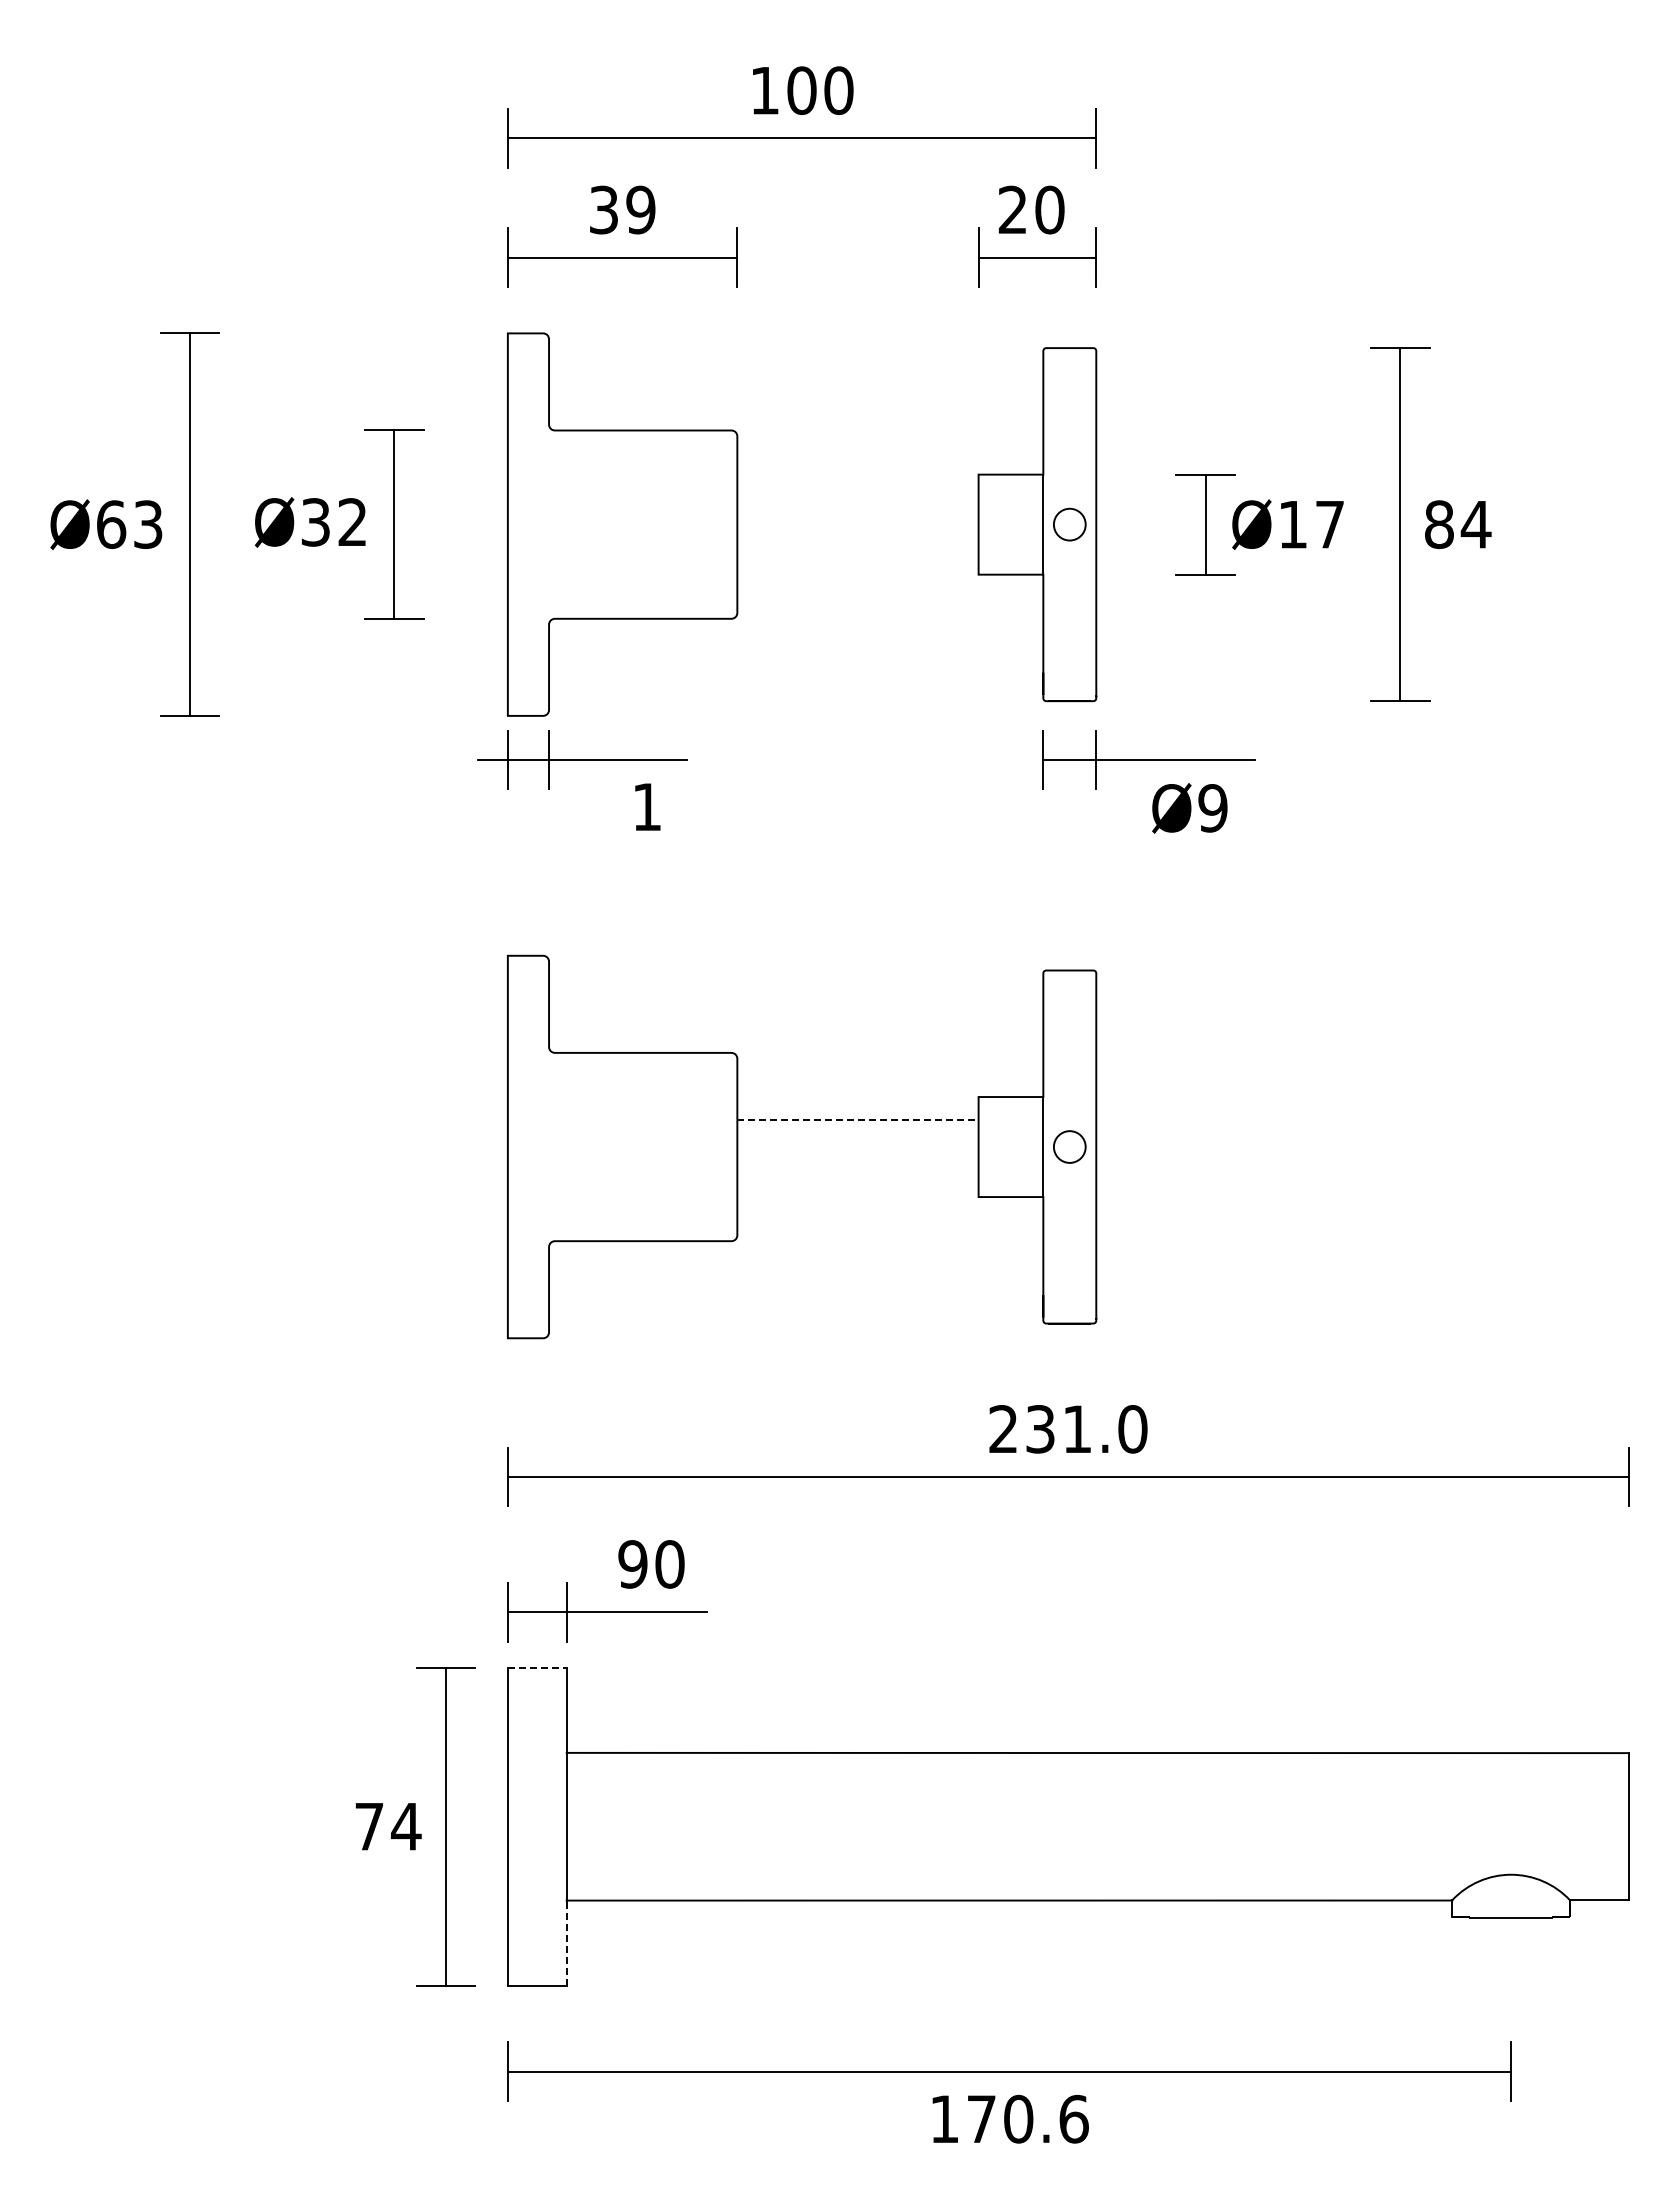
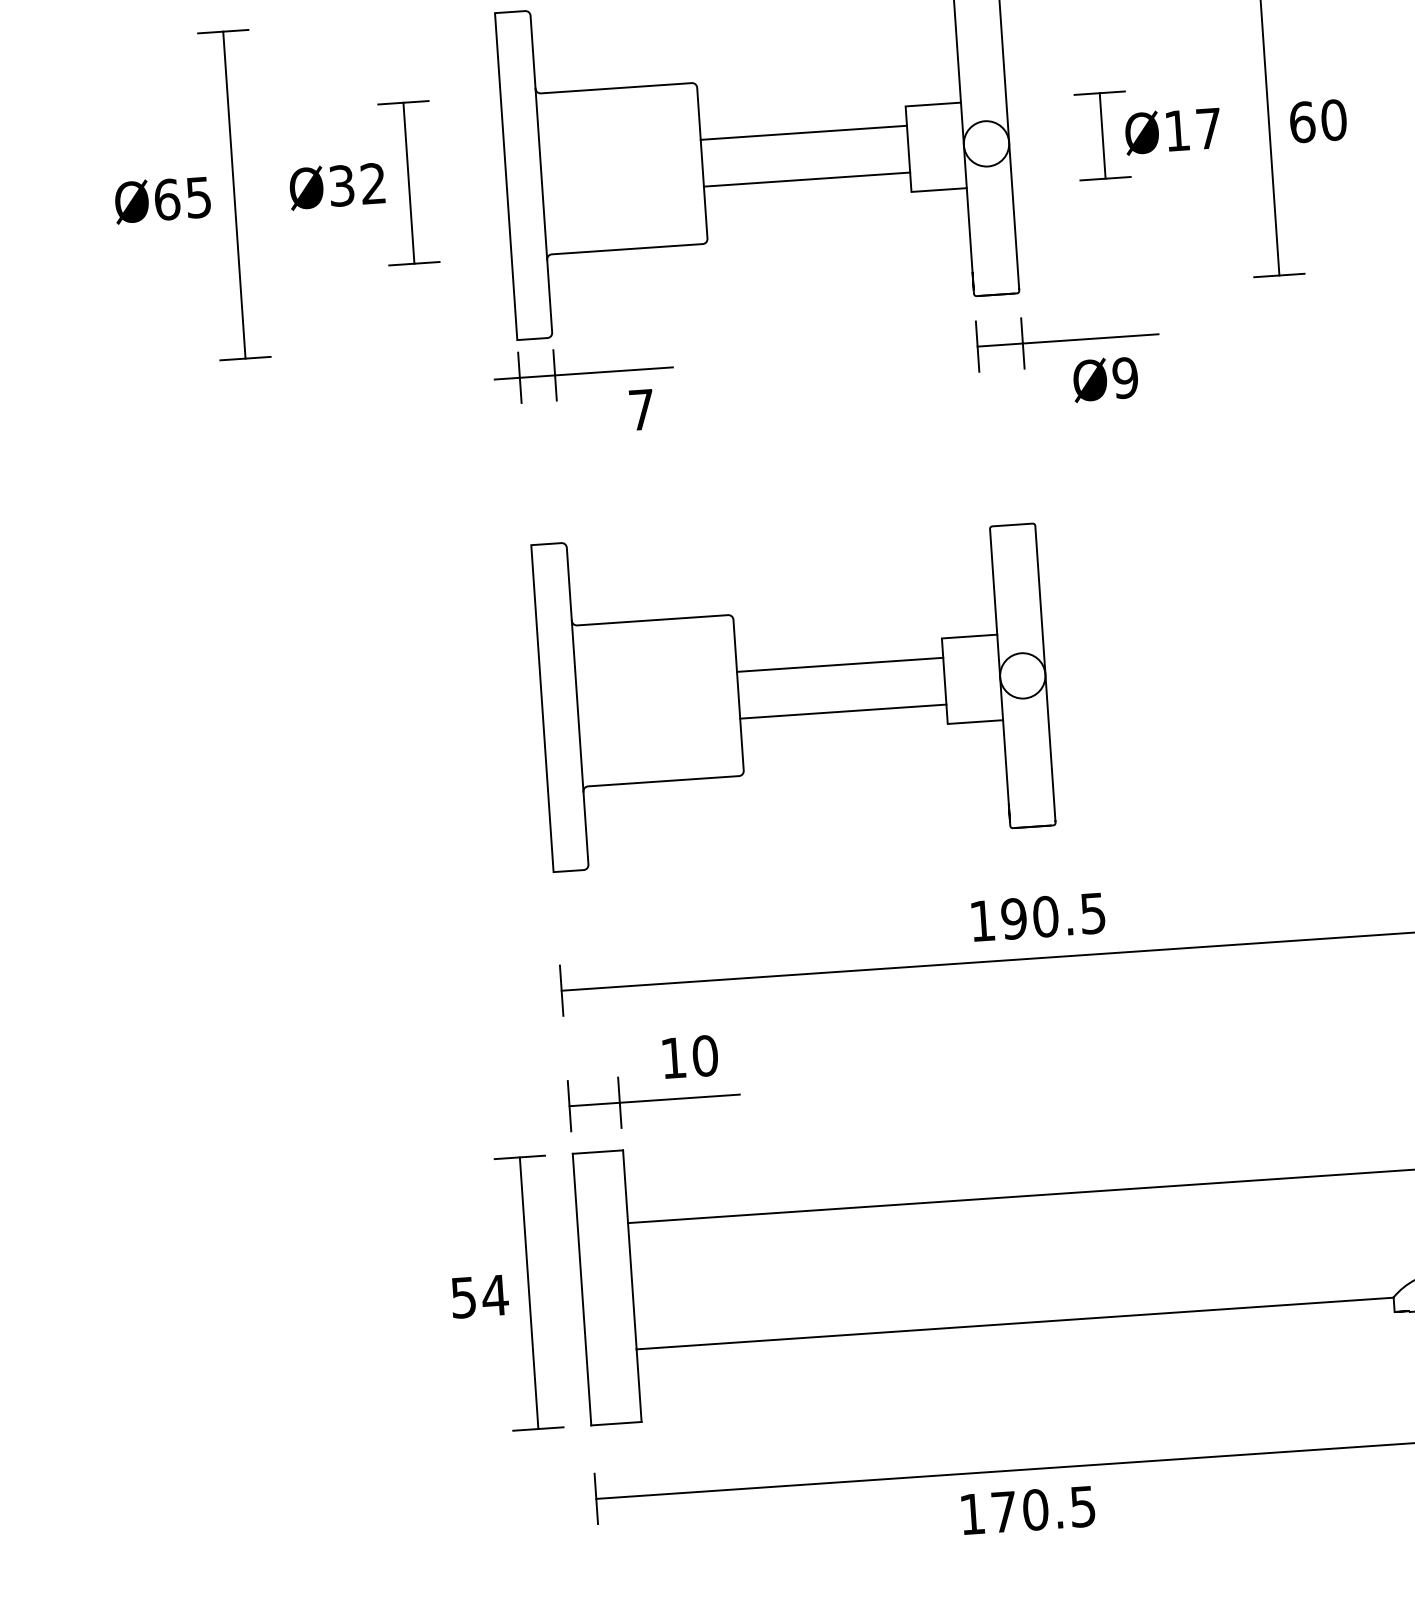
line: (857, 497) -> (803, 133), added
text: (148, 524) -> (198, 197), Ø63 -> Ø65
line: (549, 524) -> (541, 174), added
circle: (1069, 524) -> (986, 143), size x1.67
text: (1458, 524) -> (1318, 121), 84 -> 60
line: (857, 552) -> (806, 180), added
text: (646, 806) -> (641, 409), 1 -> 7
line: (857, 1119) -> (839, 664), dashed -> solid
circle: (1069, 1146) -> (1022, 675), size x1.67
line: (549, 1147) -> (578, 706), added
line: (857, 1174) -> (842, 711), added
text: (1068, 1429) -> (1038, 917), 231.0 -> 190.5
text: (632, 1564) -> (673, 1058), 90 -> 10
line: (537, 1667) -> (598, 1151), dashed -> solid
text: (369, 1827) -> (463, 1298), 74 -> 54
line: (566, 1943) -> (638, 1386), dashed -> solid
text: (1073, 2118) -> (1082, 1506), 170.6 -> 170.5

